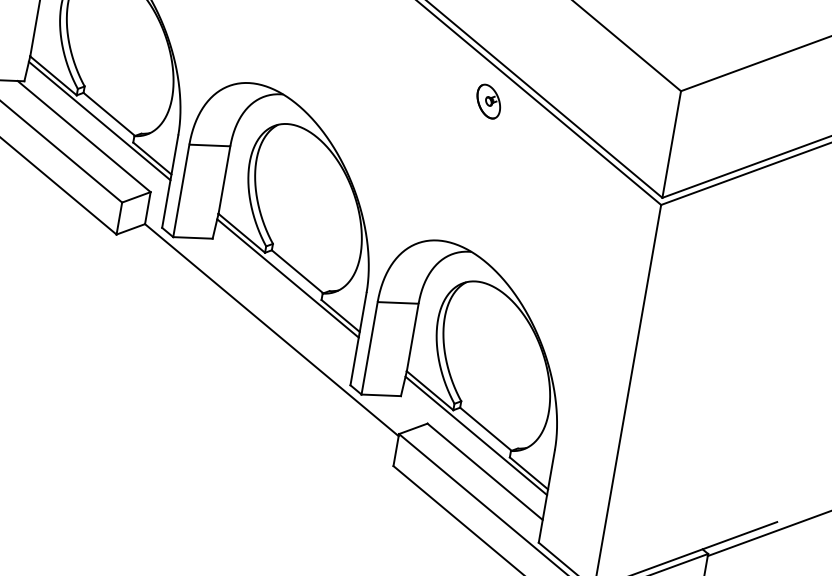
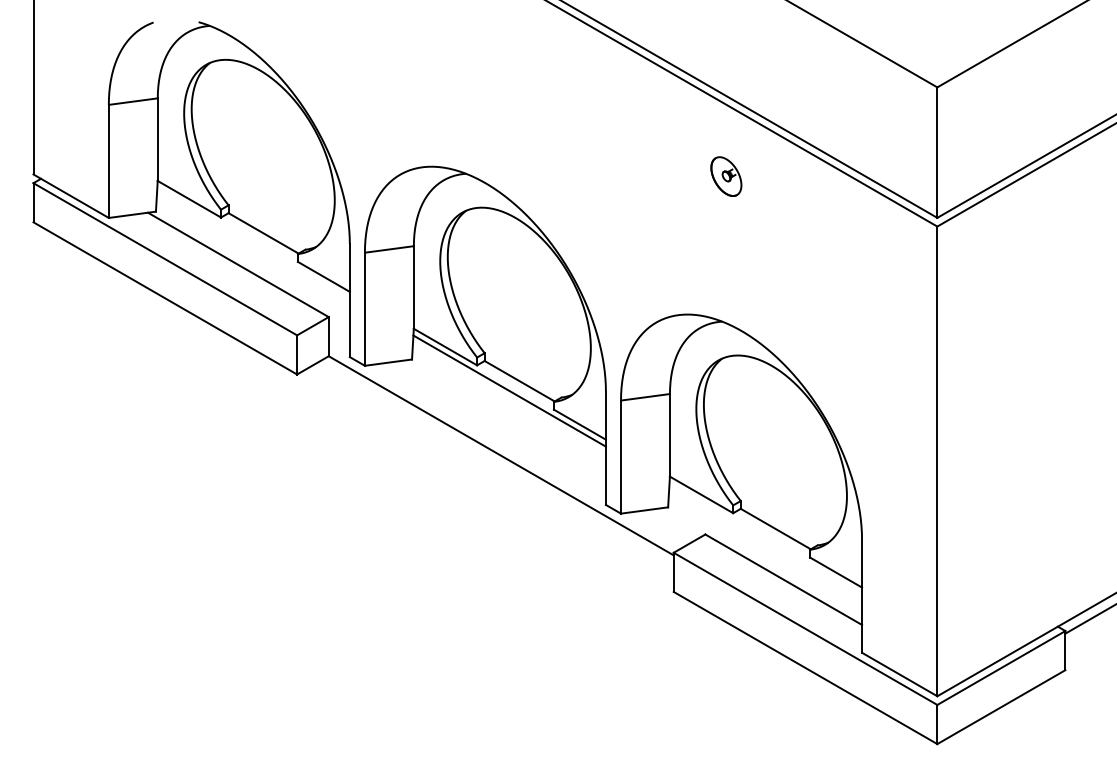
part: (488, 101) -> (726, 176), moved
line: (99, 120) -> (253, 242), removed
line: (476, 435) -> (765, 538), removed

